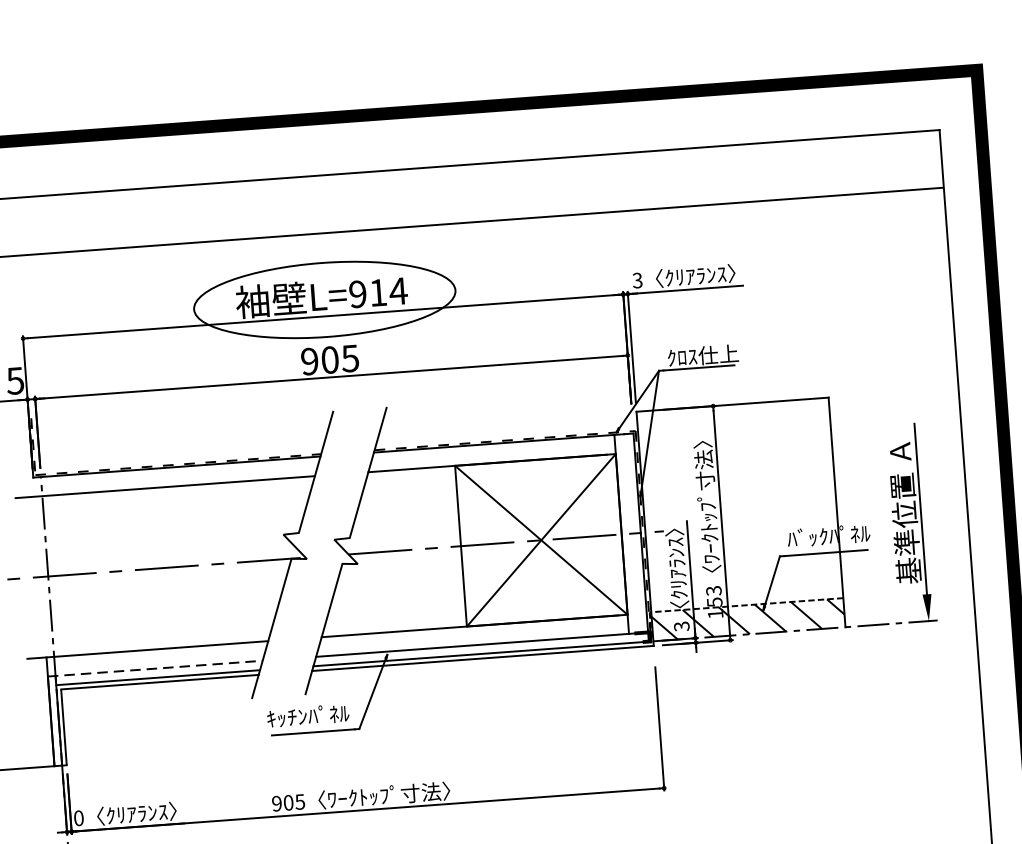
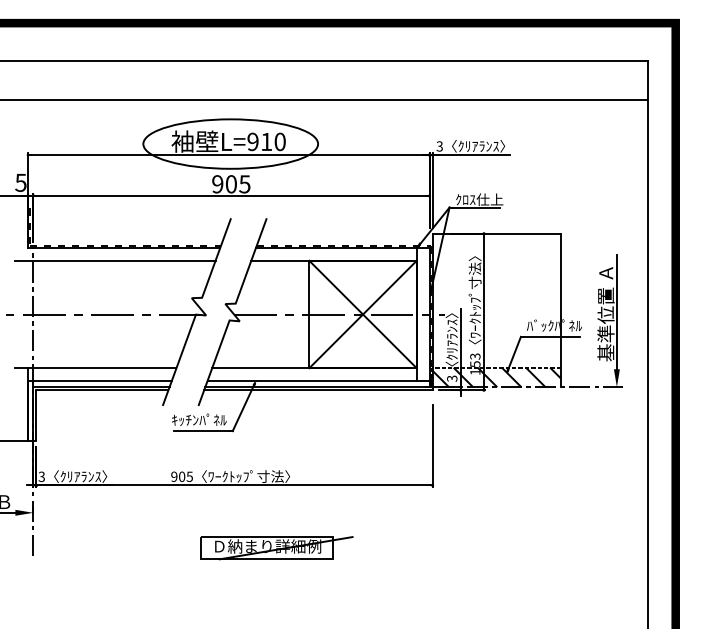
text: (398, 290) -> (280, 141), L=914 -> L=910
line: (156, 669) -> (100, 381), dashed -> solid
text: (78, 817) -> (41, 476), 0 -> 3

